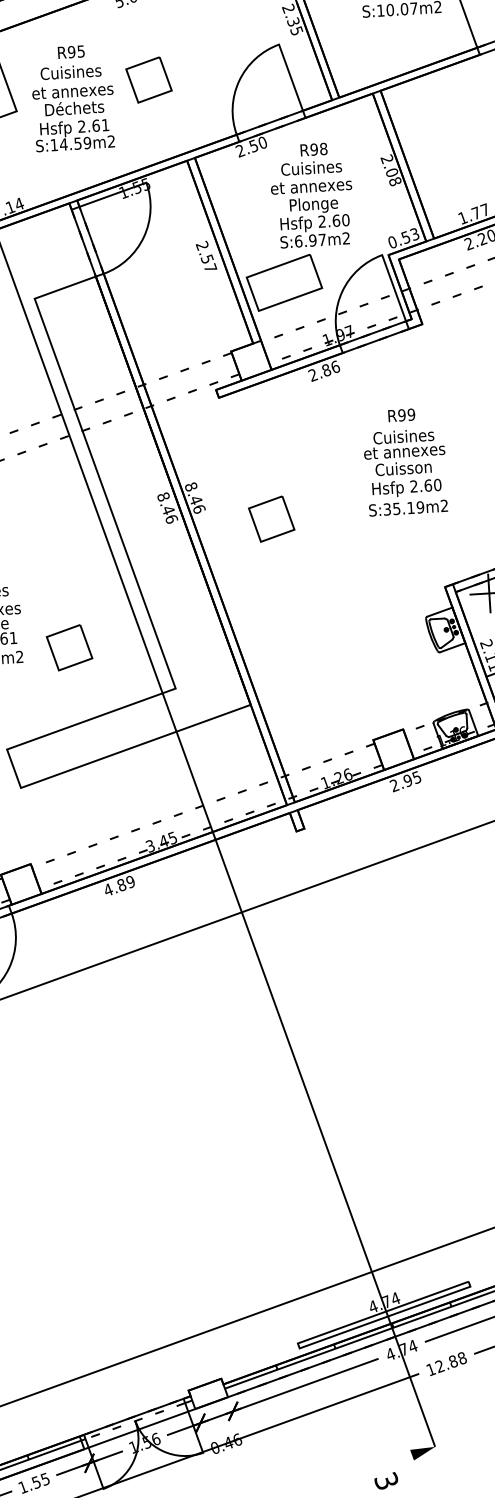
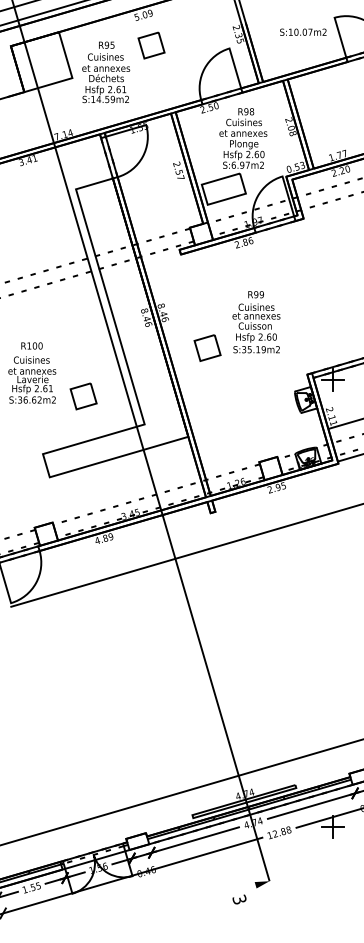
part: (148, 79) -> (151, 45), moved
text: (405, 462) -> (256, 322), moved
part: (271, 518) -> (207, 347), moved

